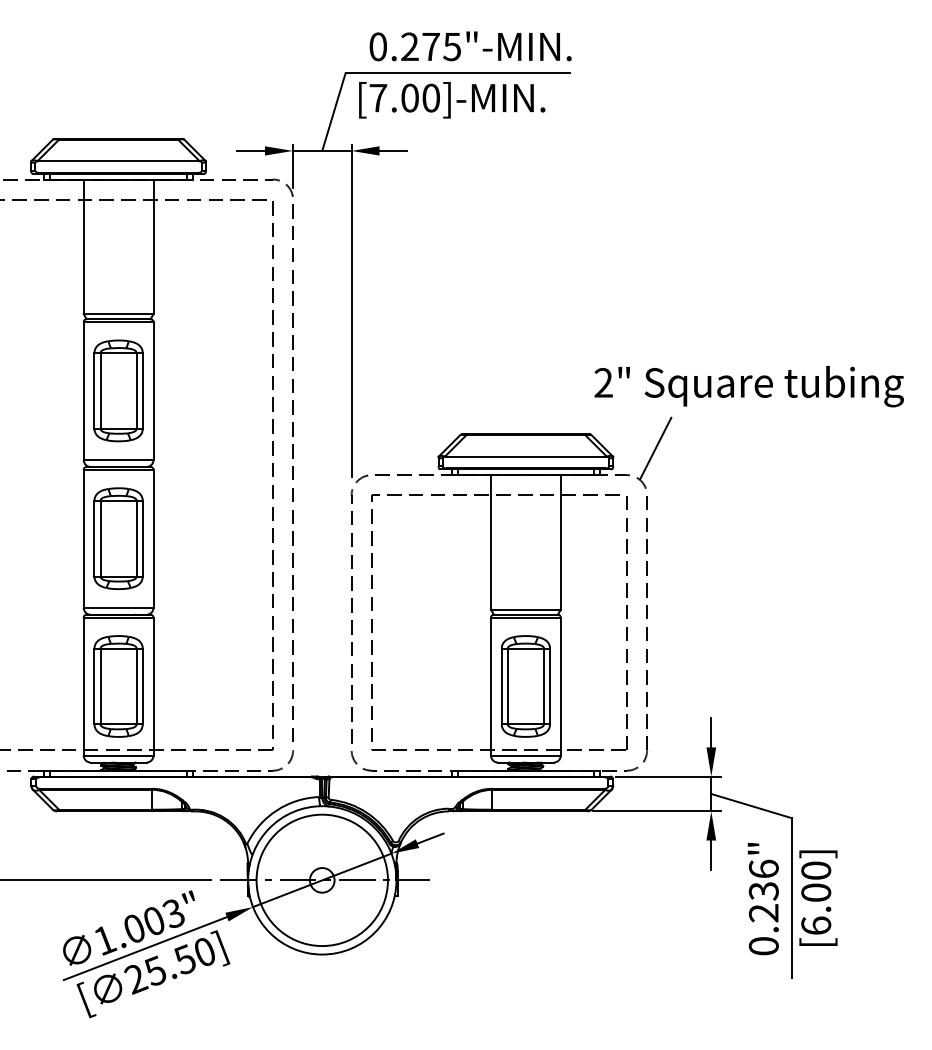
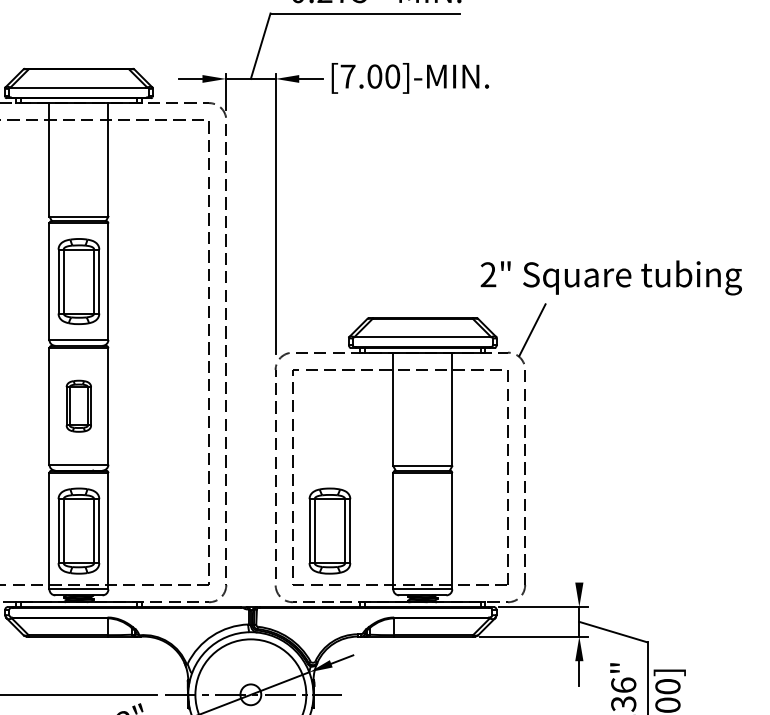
text: (452, 100) -> (410, 78), moved
part: (118, 538) -> (78, 406), size x0.6
part: (525, 686) -> (329, 531), moved
line: (711, 732) -> (579, 569), removed

